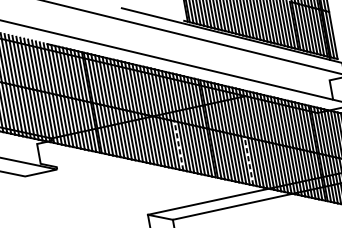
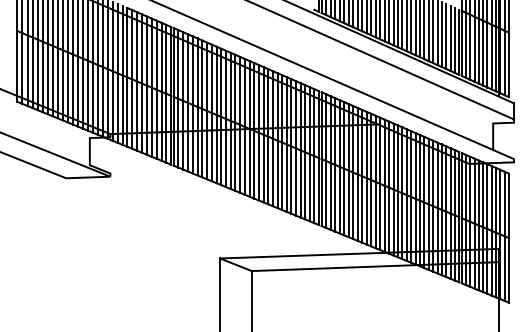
line: (178, 145) -> (277, 174), dashed -> solid
line: (248, 160) -> (366, 210), dashed -> solid

